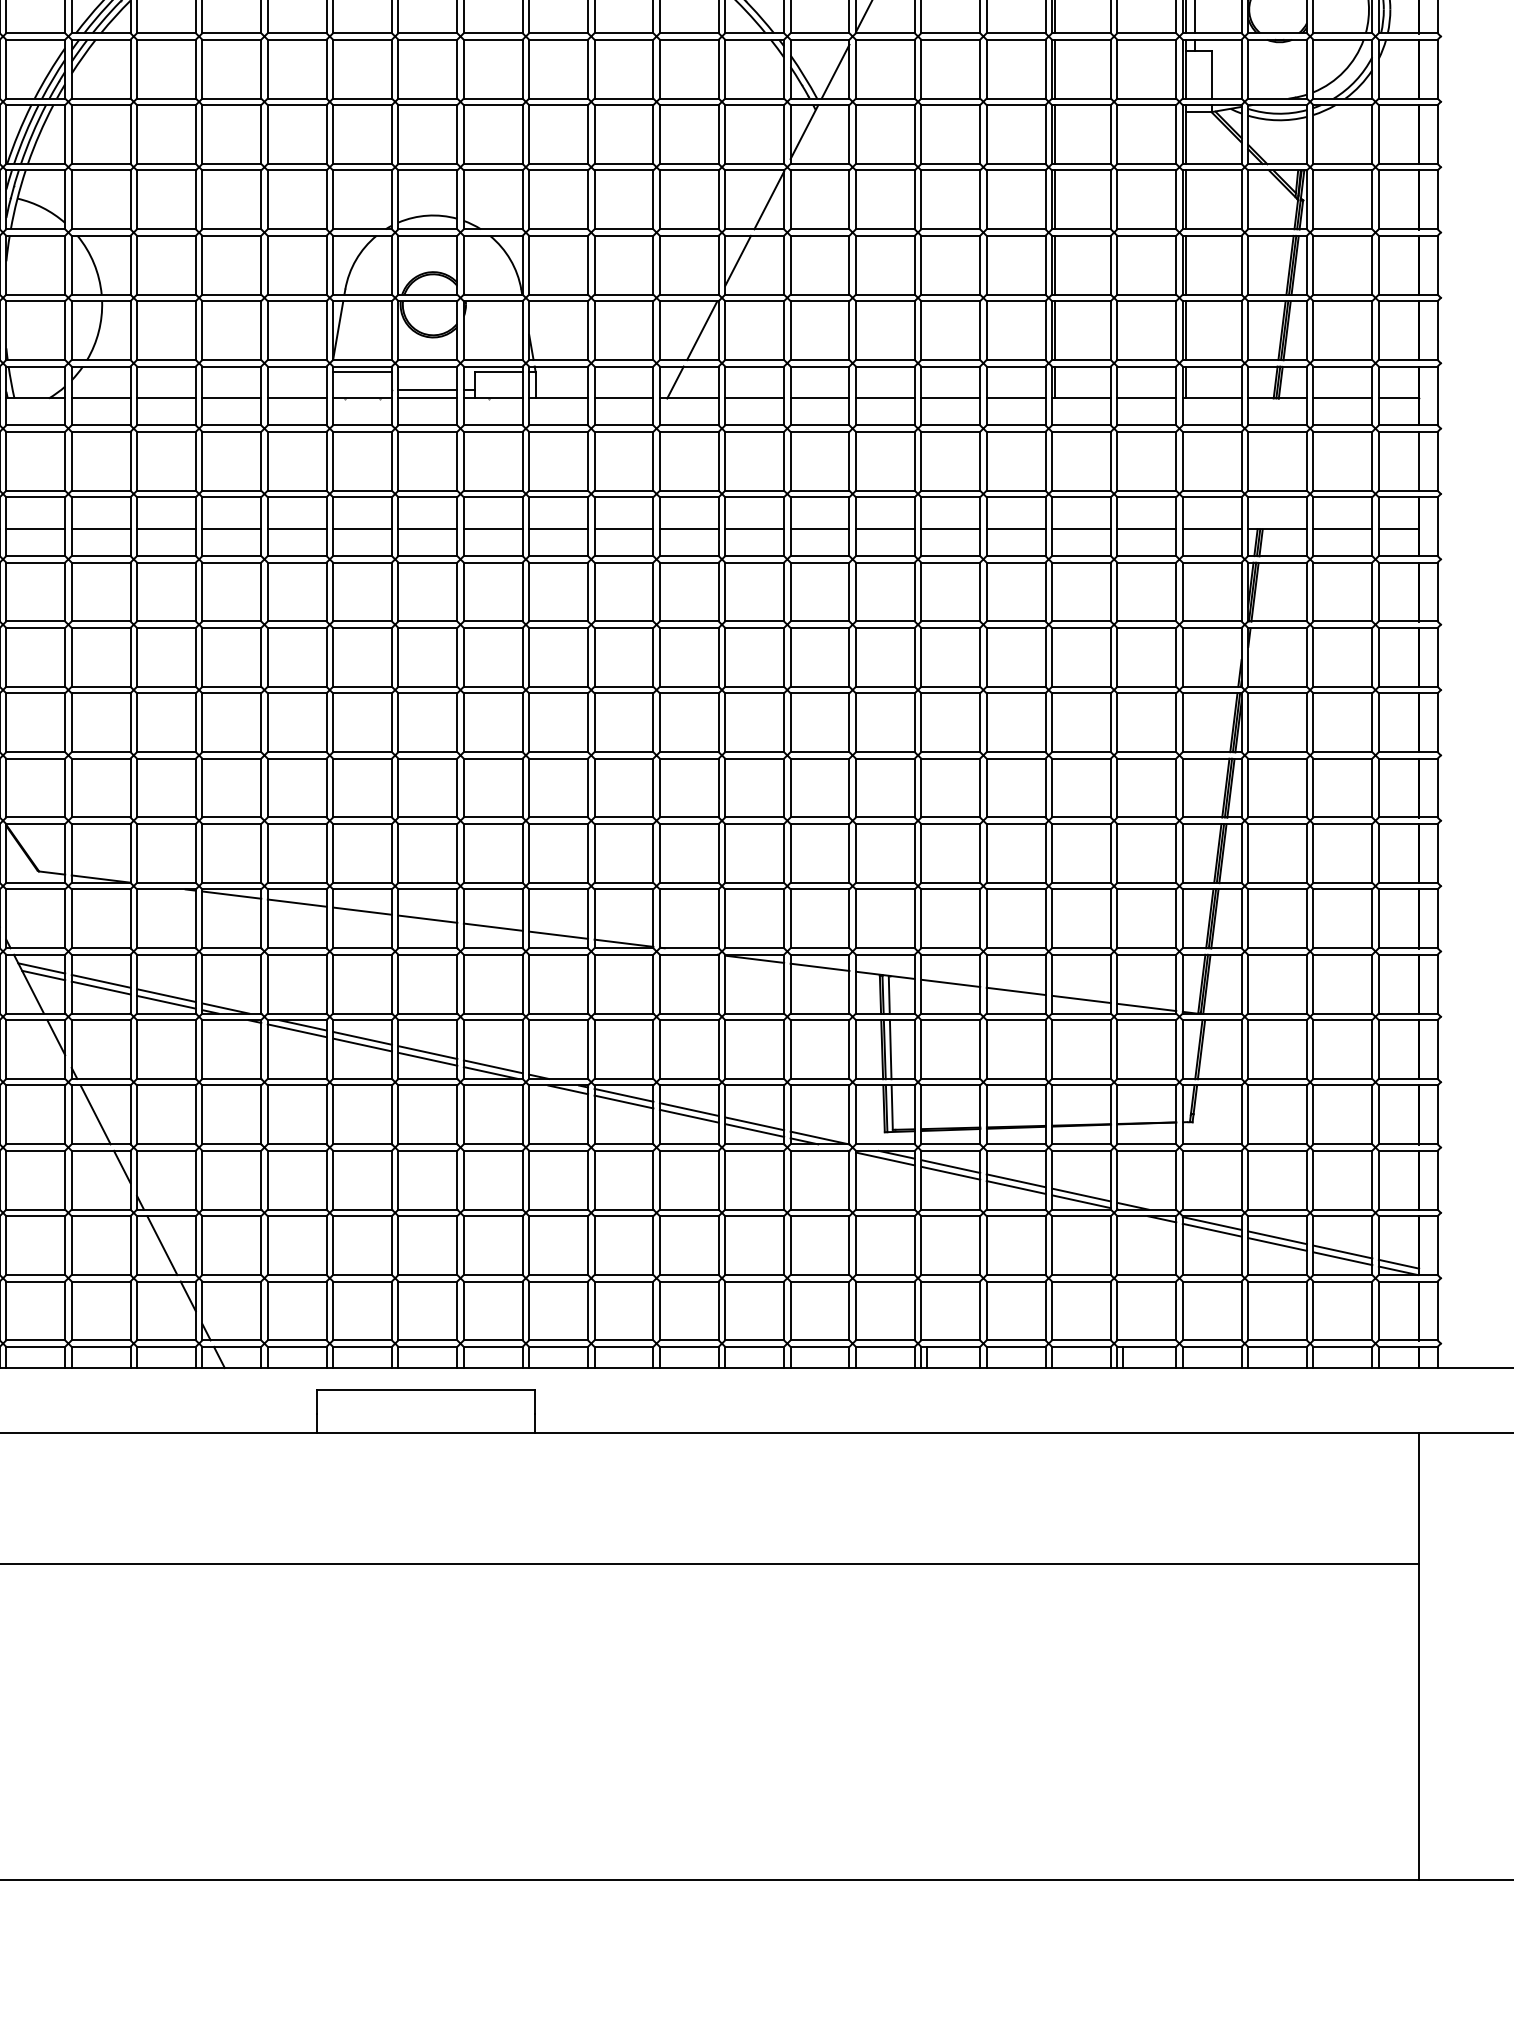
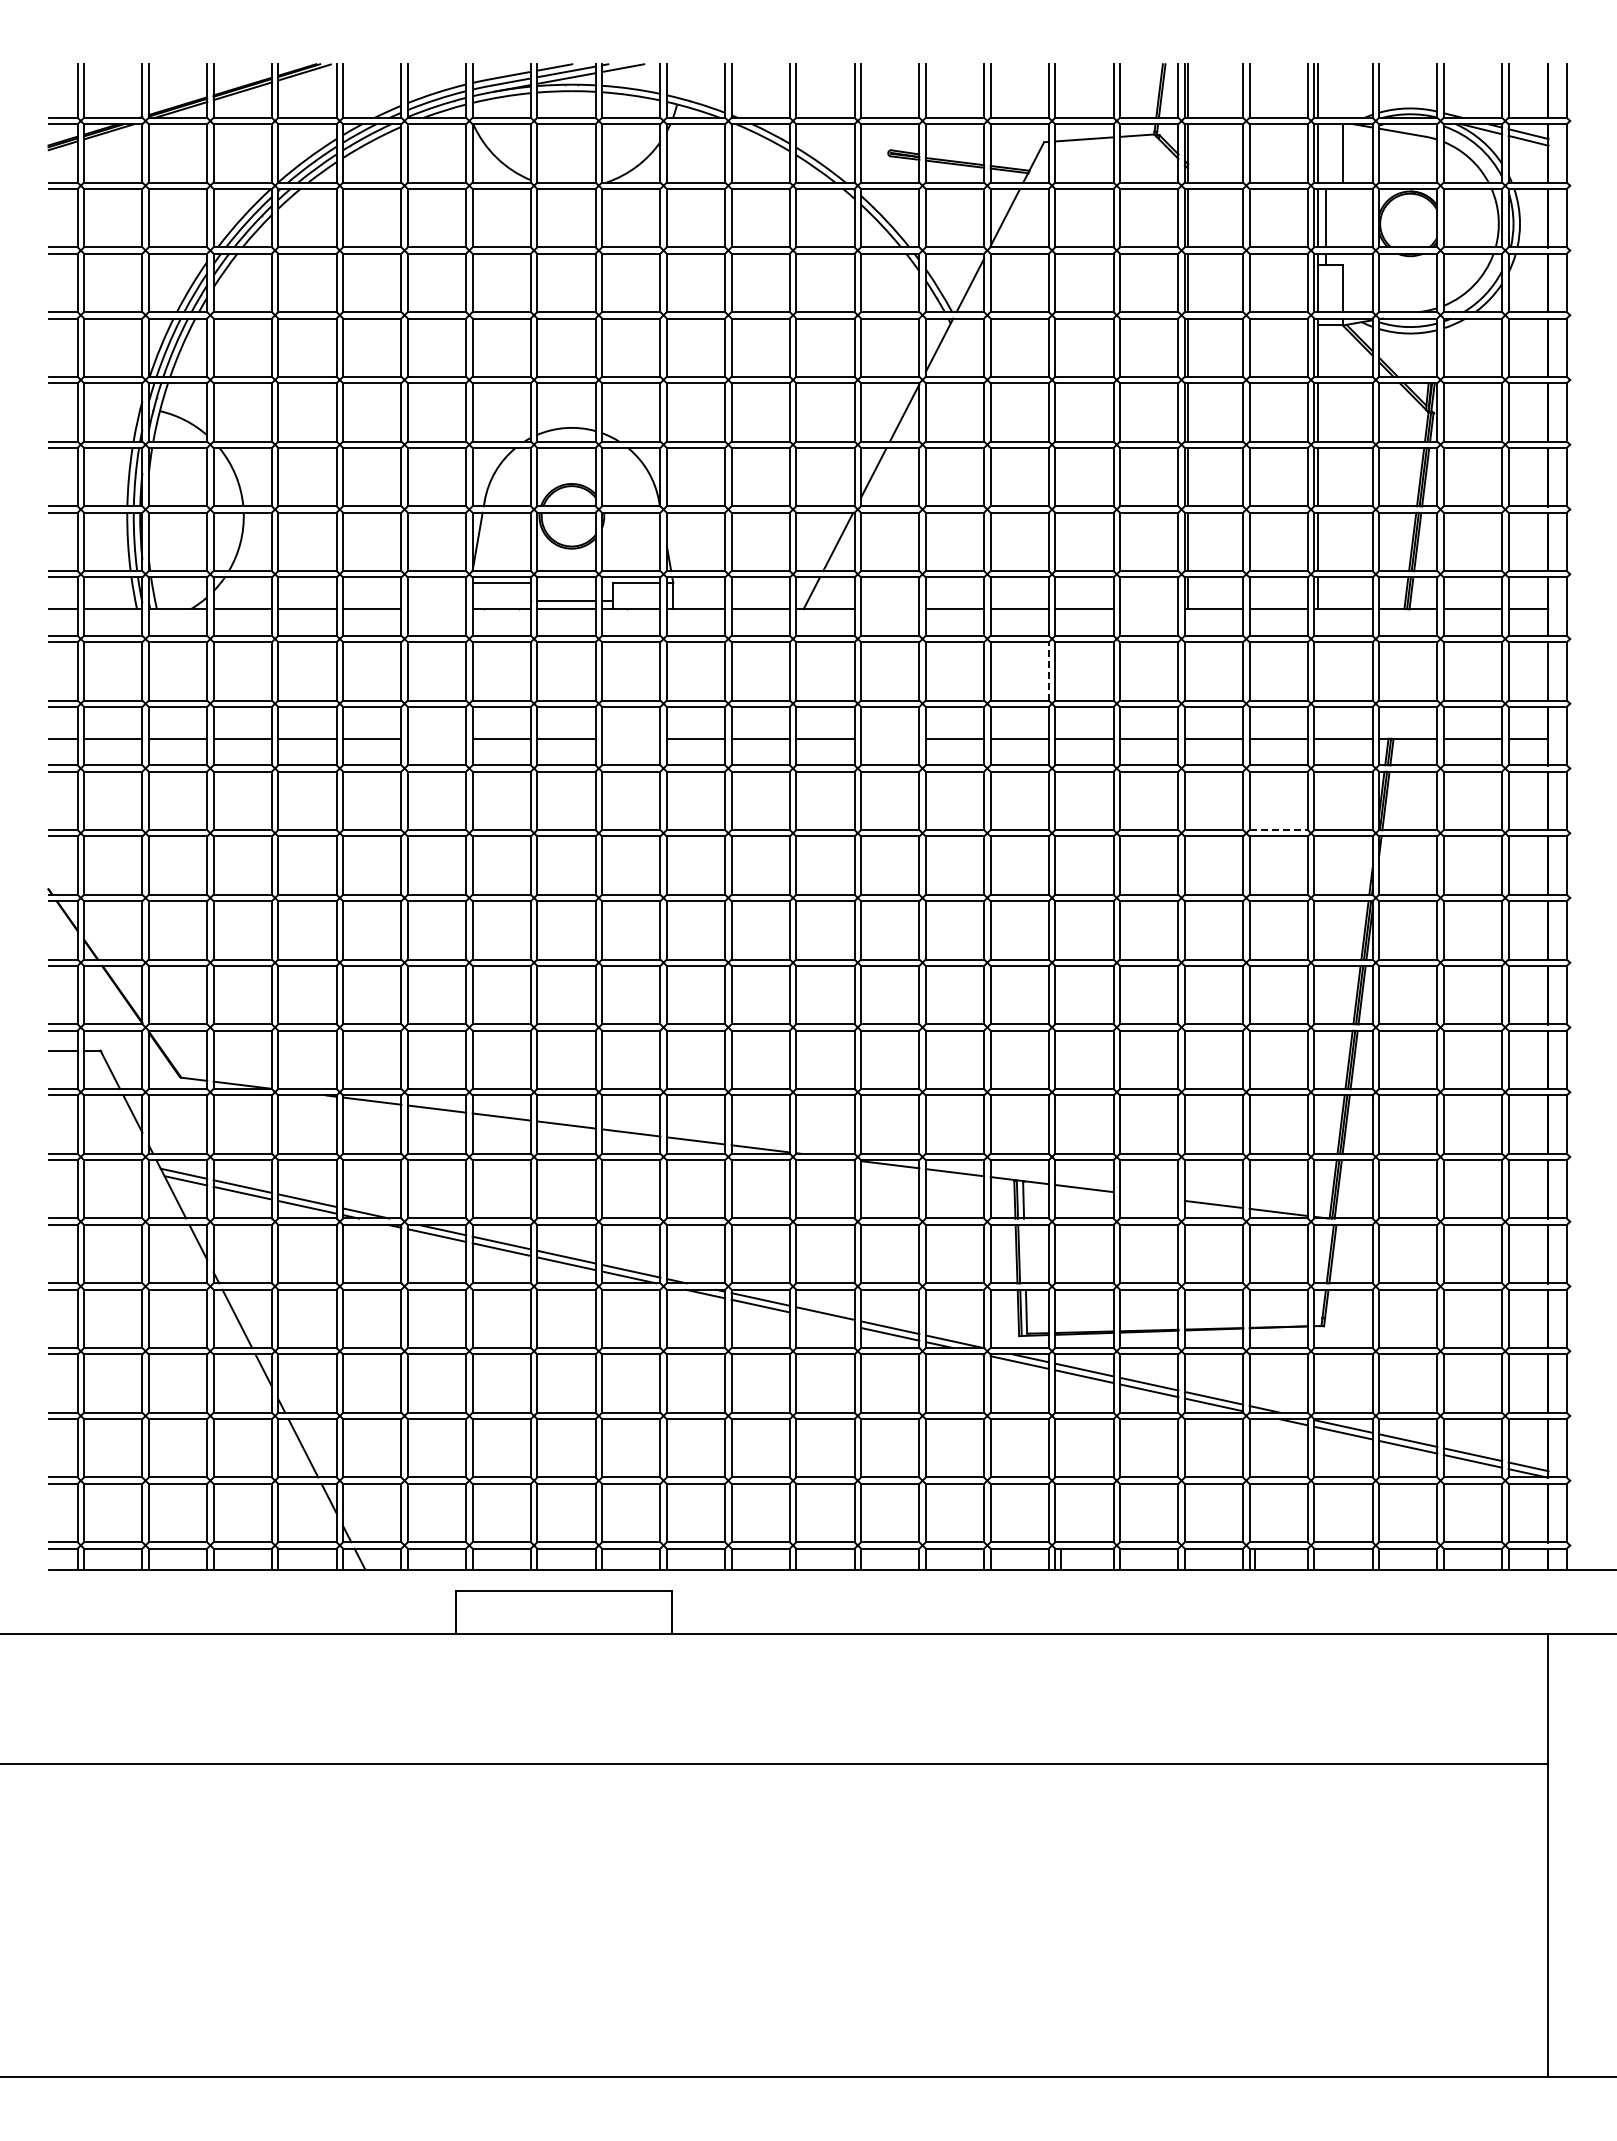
line: (296, 398) -> (436, 609), removed
line: (754, 398) -> (890, 609), removed
line: (1016, 398) -> (1149, 609), removed
line: (914, 460) -> (1048, 670), solid -> dashed
line: (296, 529) -> (436, 738), removed
line: (493, 529) -> (631, 738), removed
line: (754, 529) -> (890, 738), removed
line: (1147, 621) -> (1279, 830), solid -> dashed
line: (1016, 991) -> (1149, 1196), removed
line: (890, 1049) -> (1024, 1254), removed
line: (689, 1115) -> (825, 1319), removed

